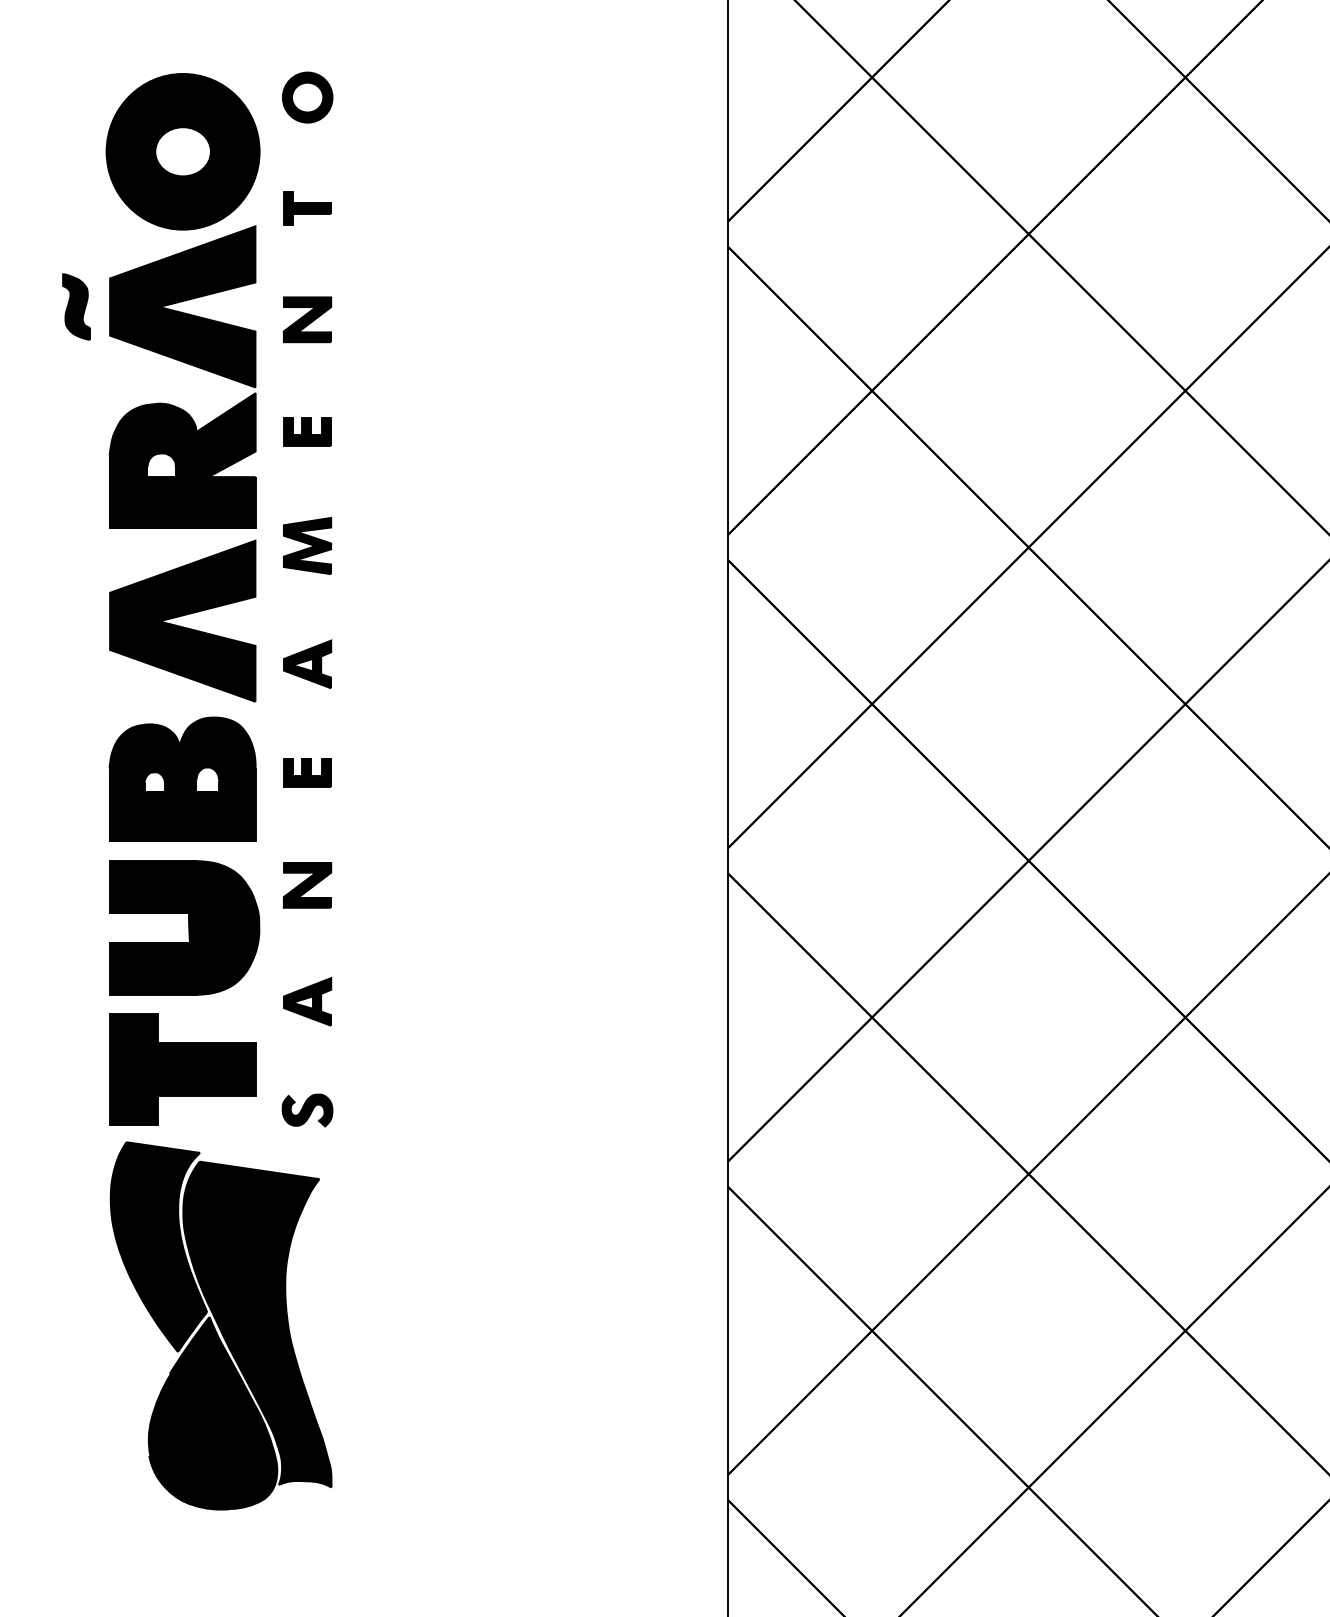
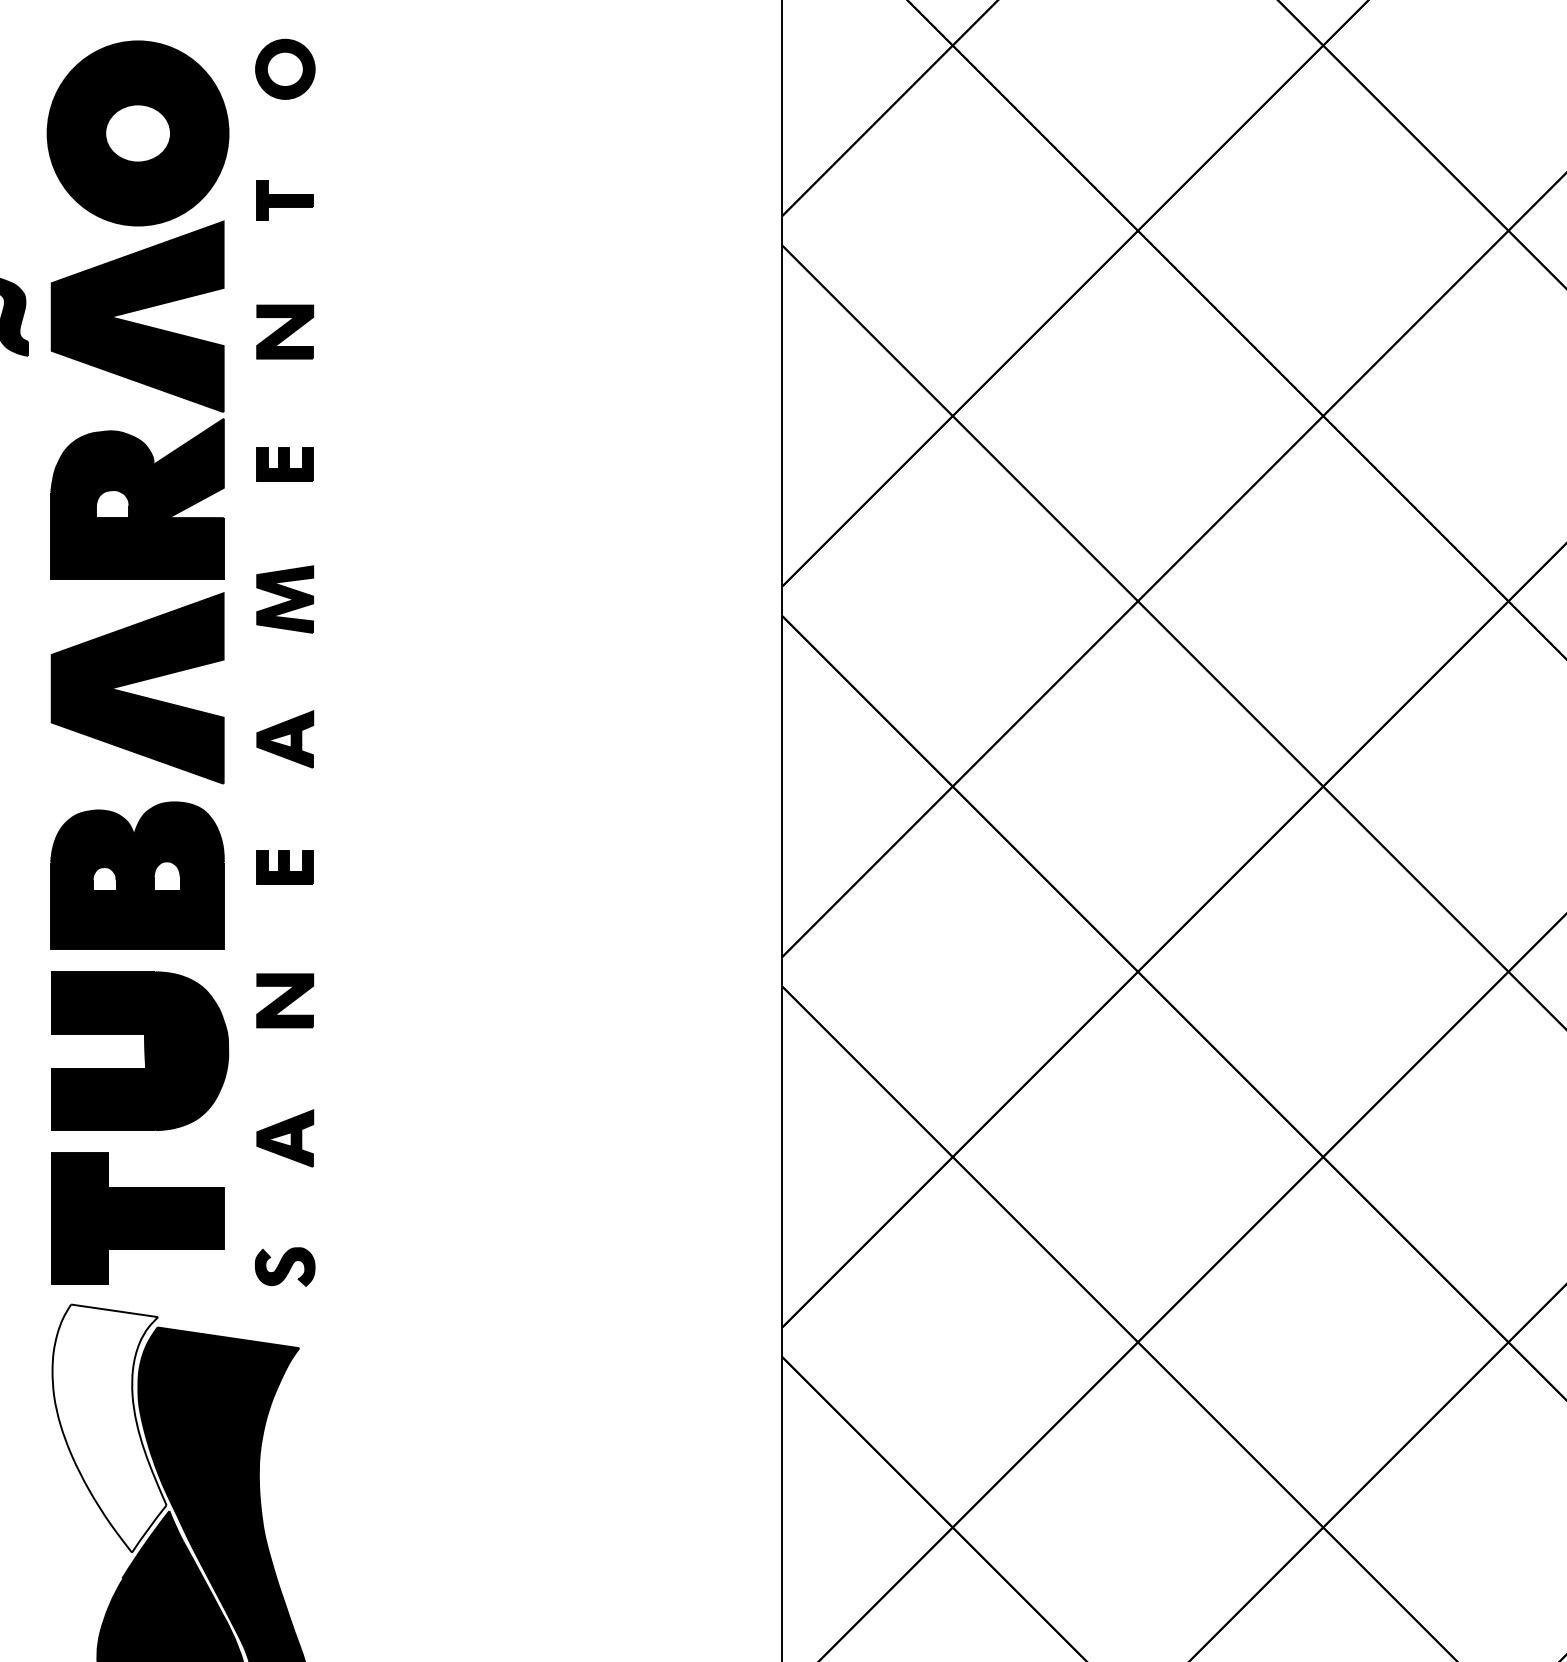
fill: (158, 1247) -> (108, 1429), removed

